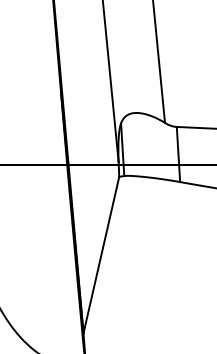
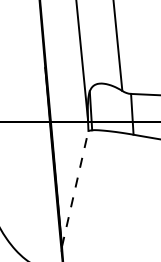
line: (101, 254) -> (75, 188), solid -> dashed

